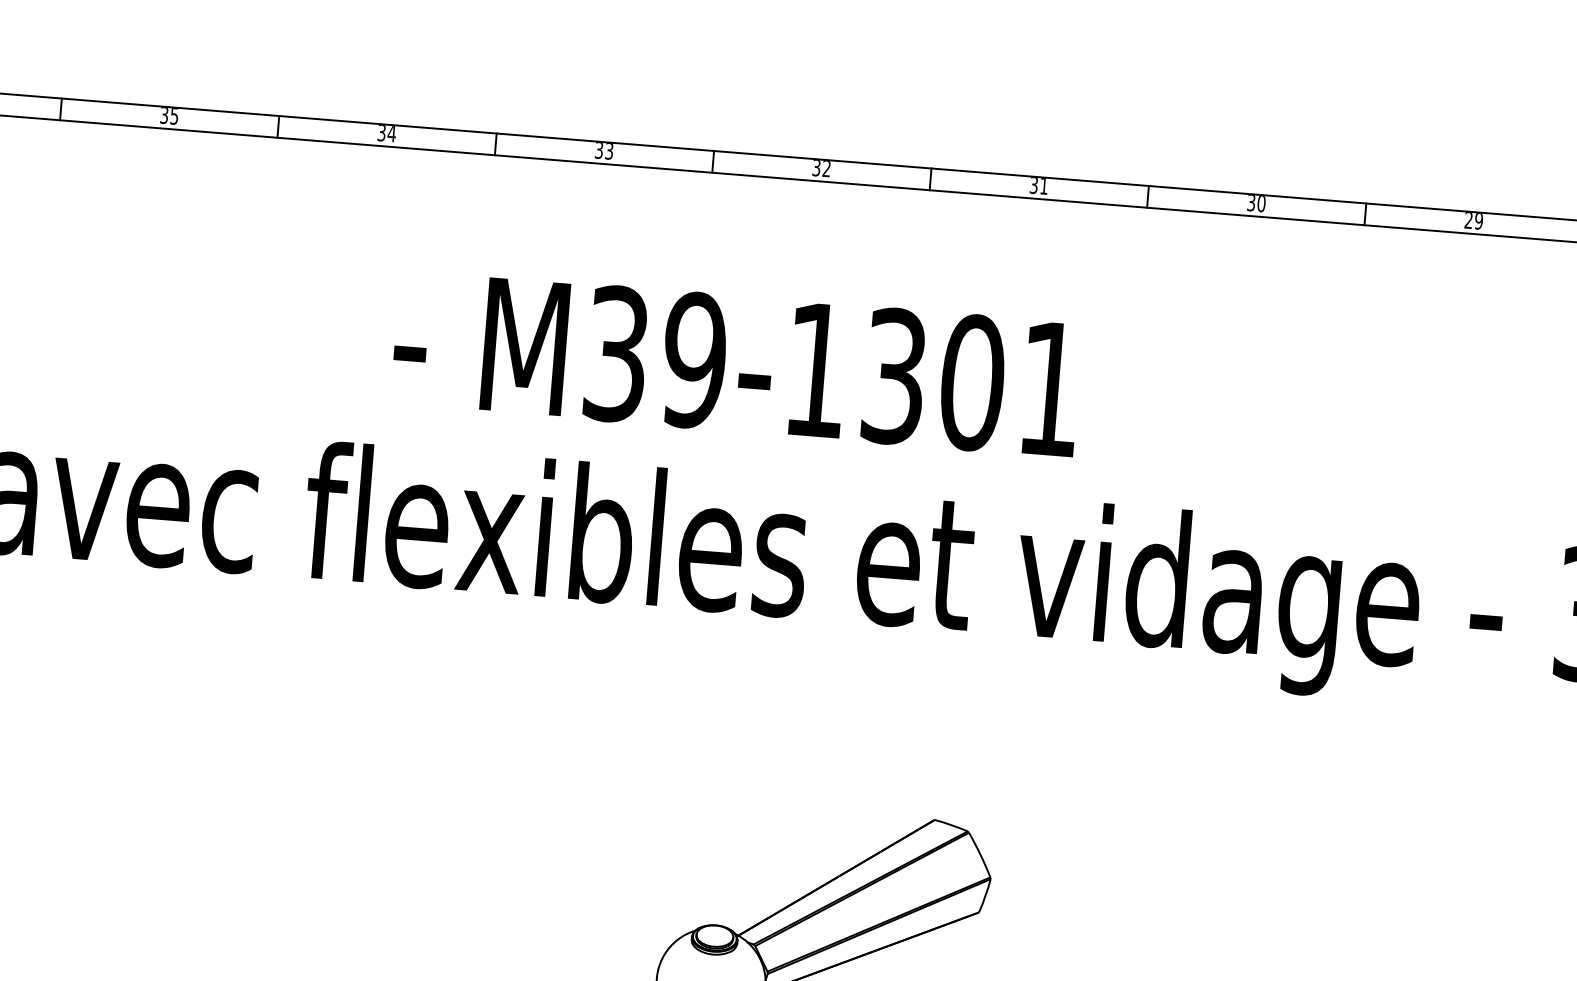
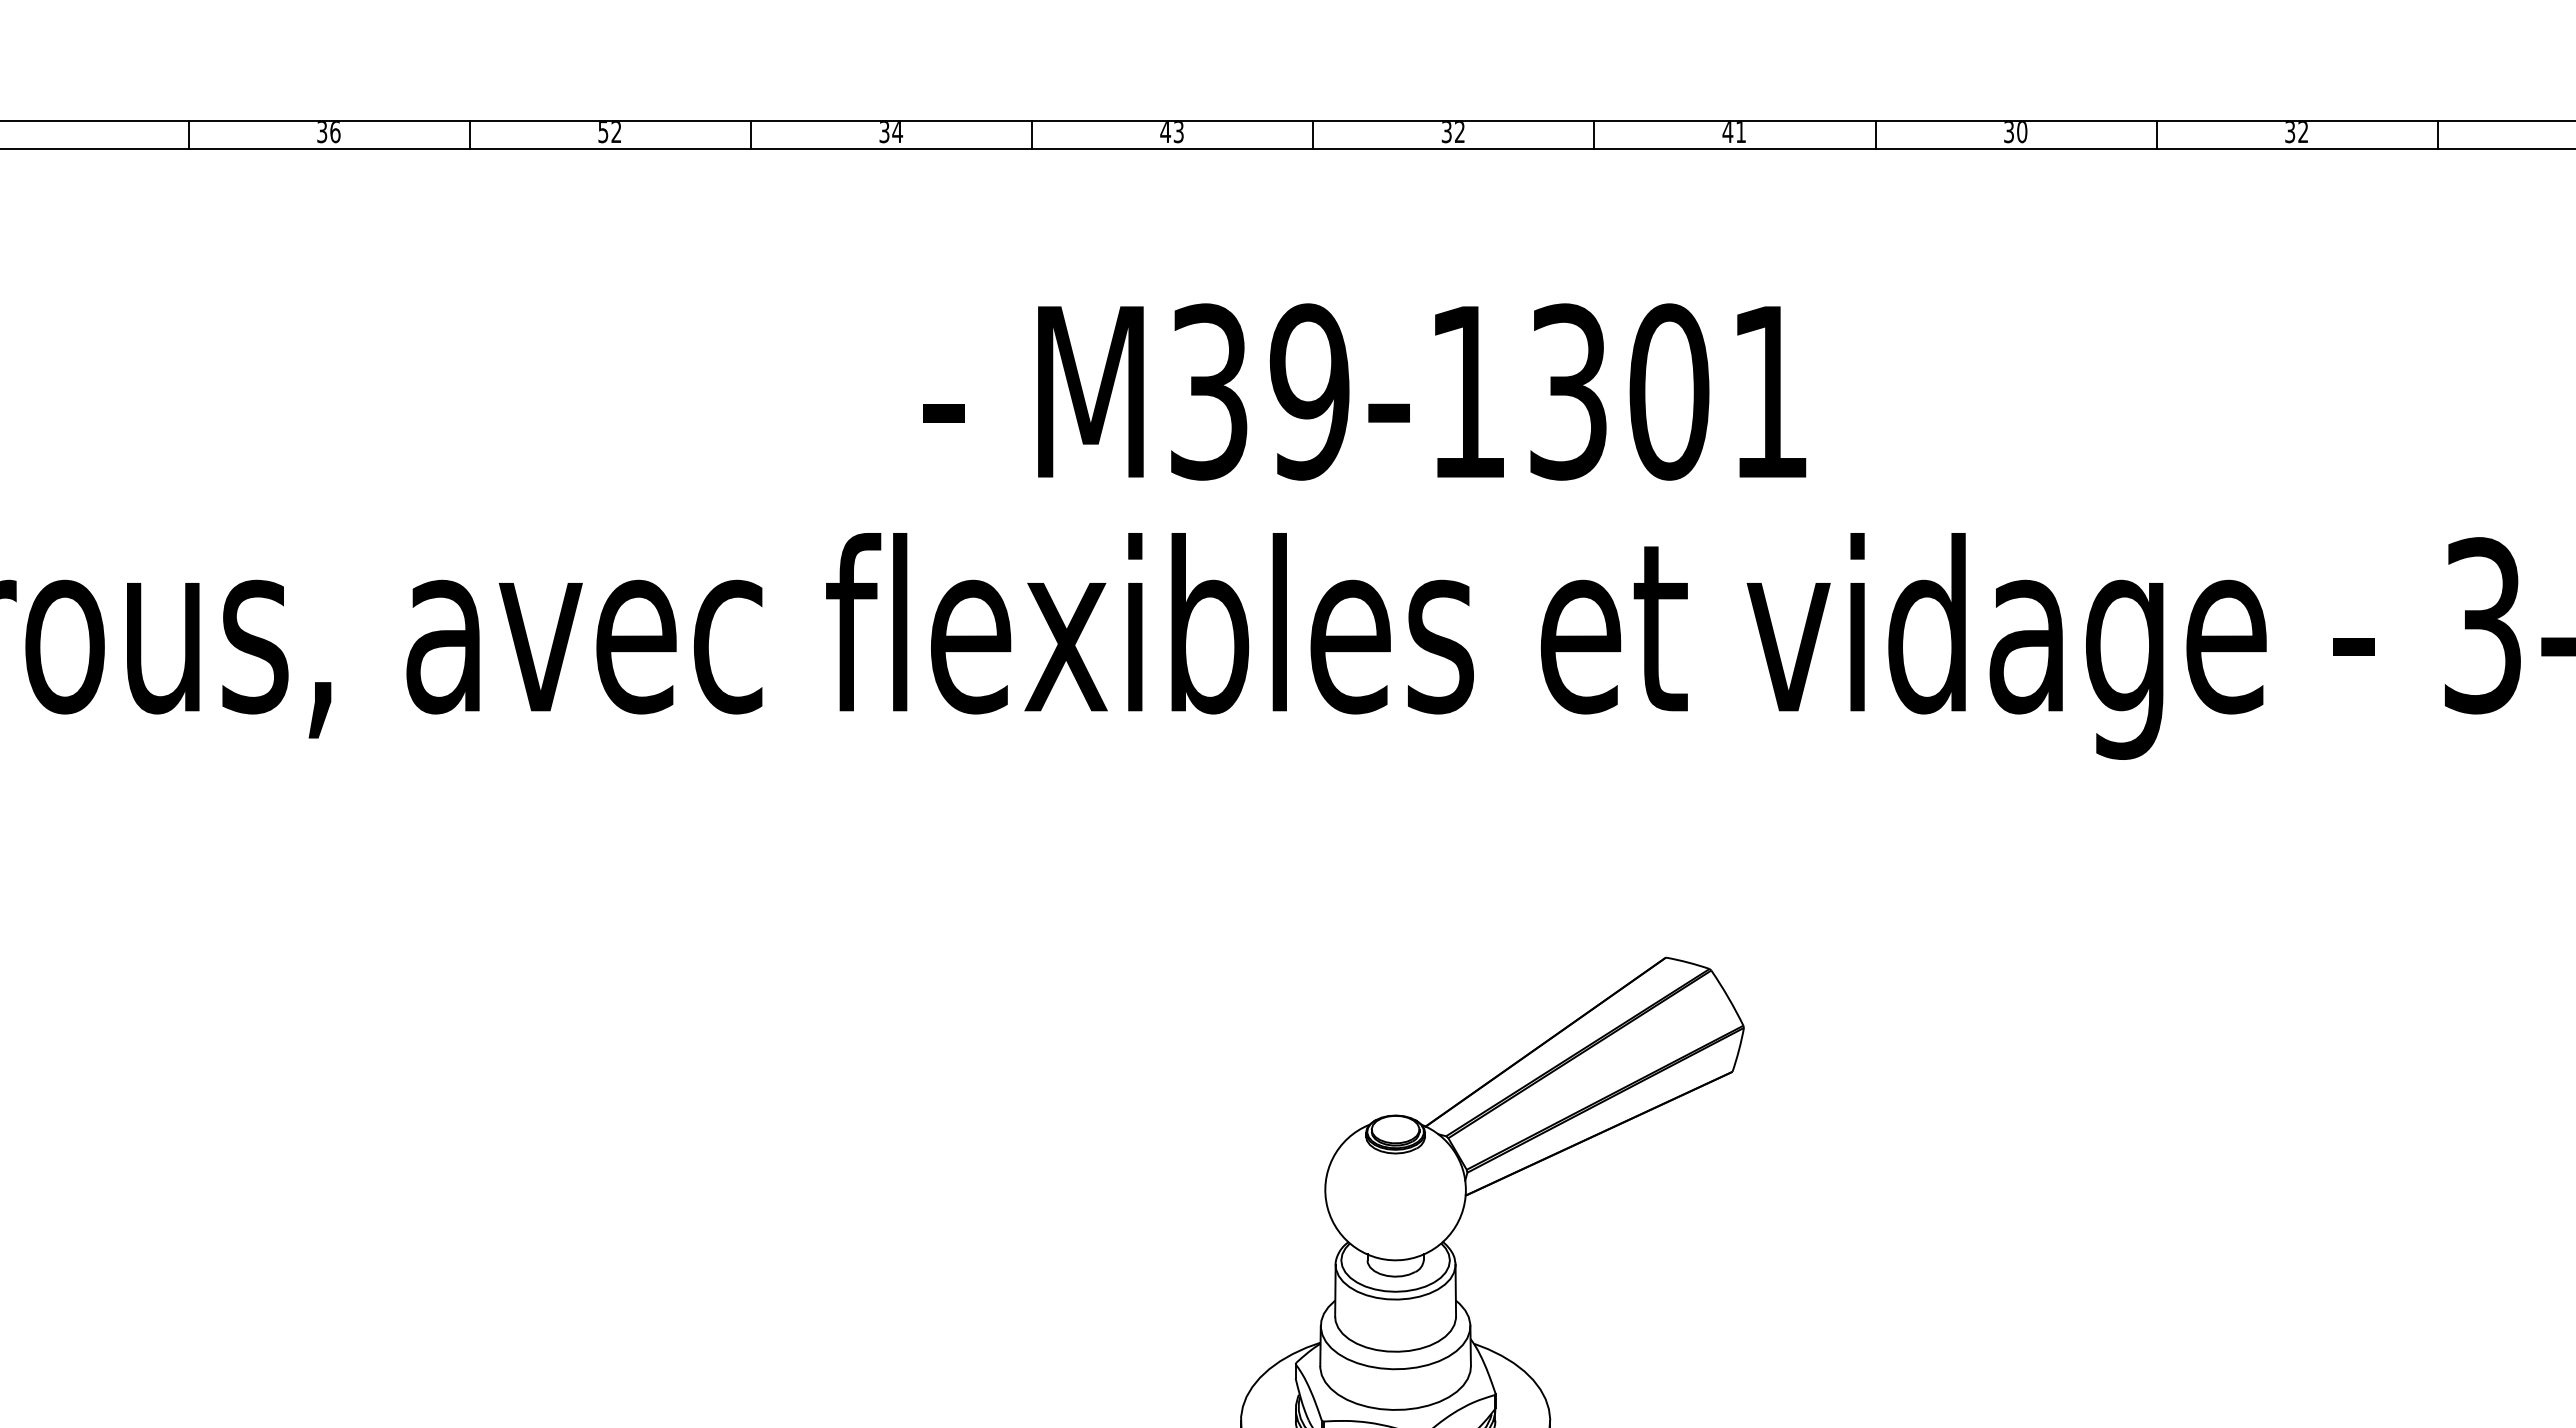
text: (169, 116) -> (609, 132), 35 -> 52
text: (599, 150) -> (1165, 132), 33 -> 43
text: (1033, 185) -> (1727, 132), 31 -> 41
text: (1473, 221) -> (2296, 132), 29 -> 32

